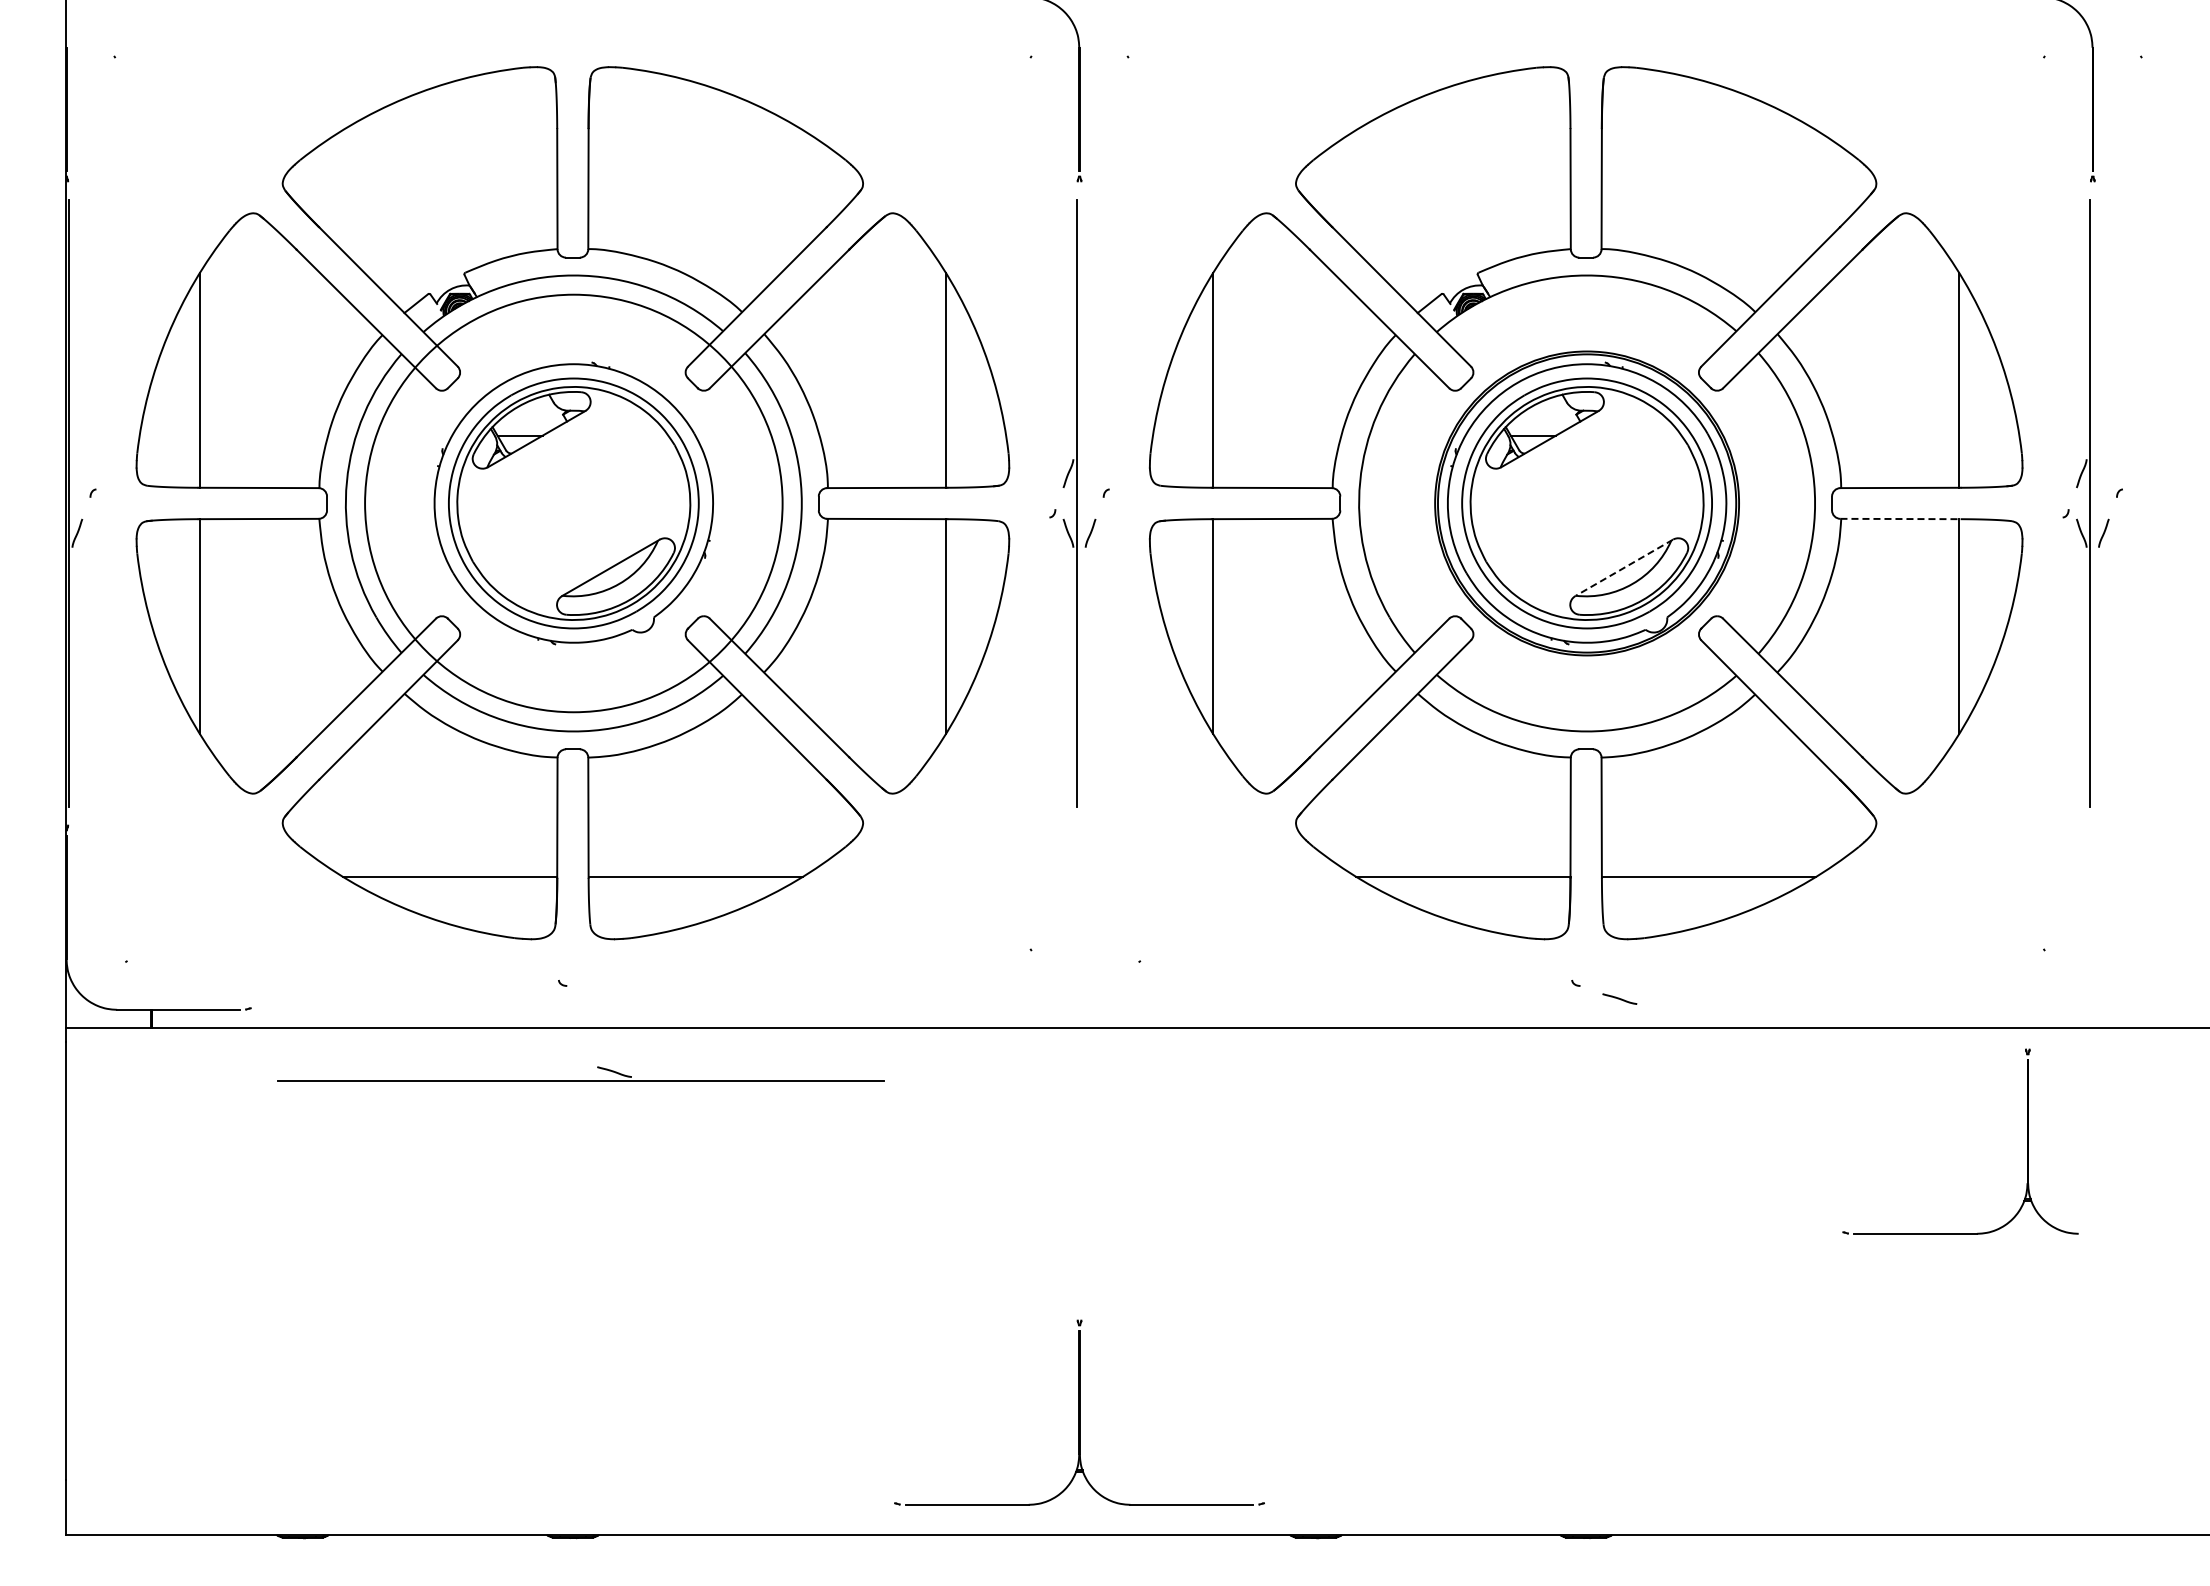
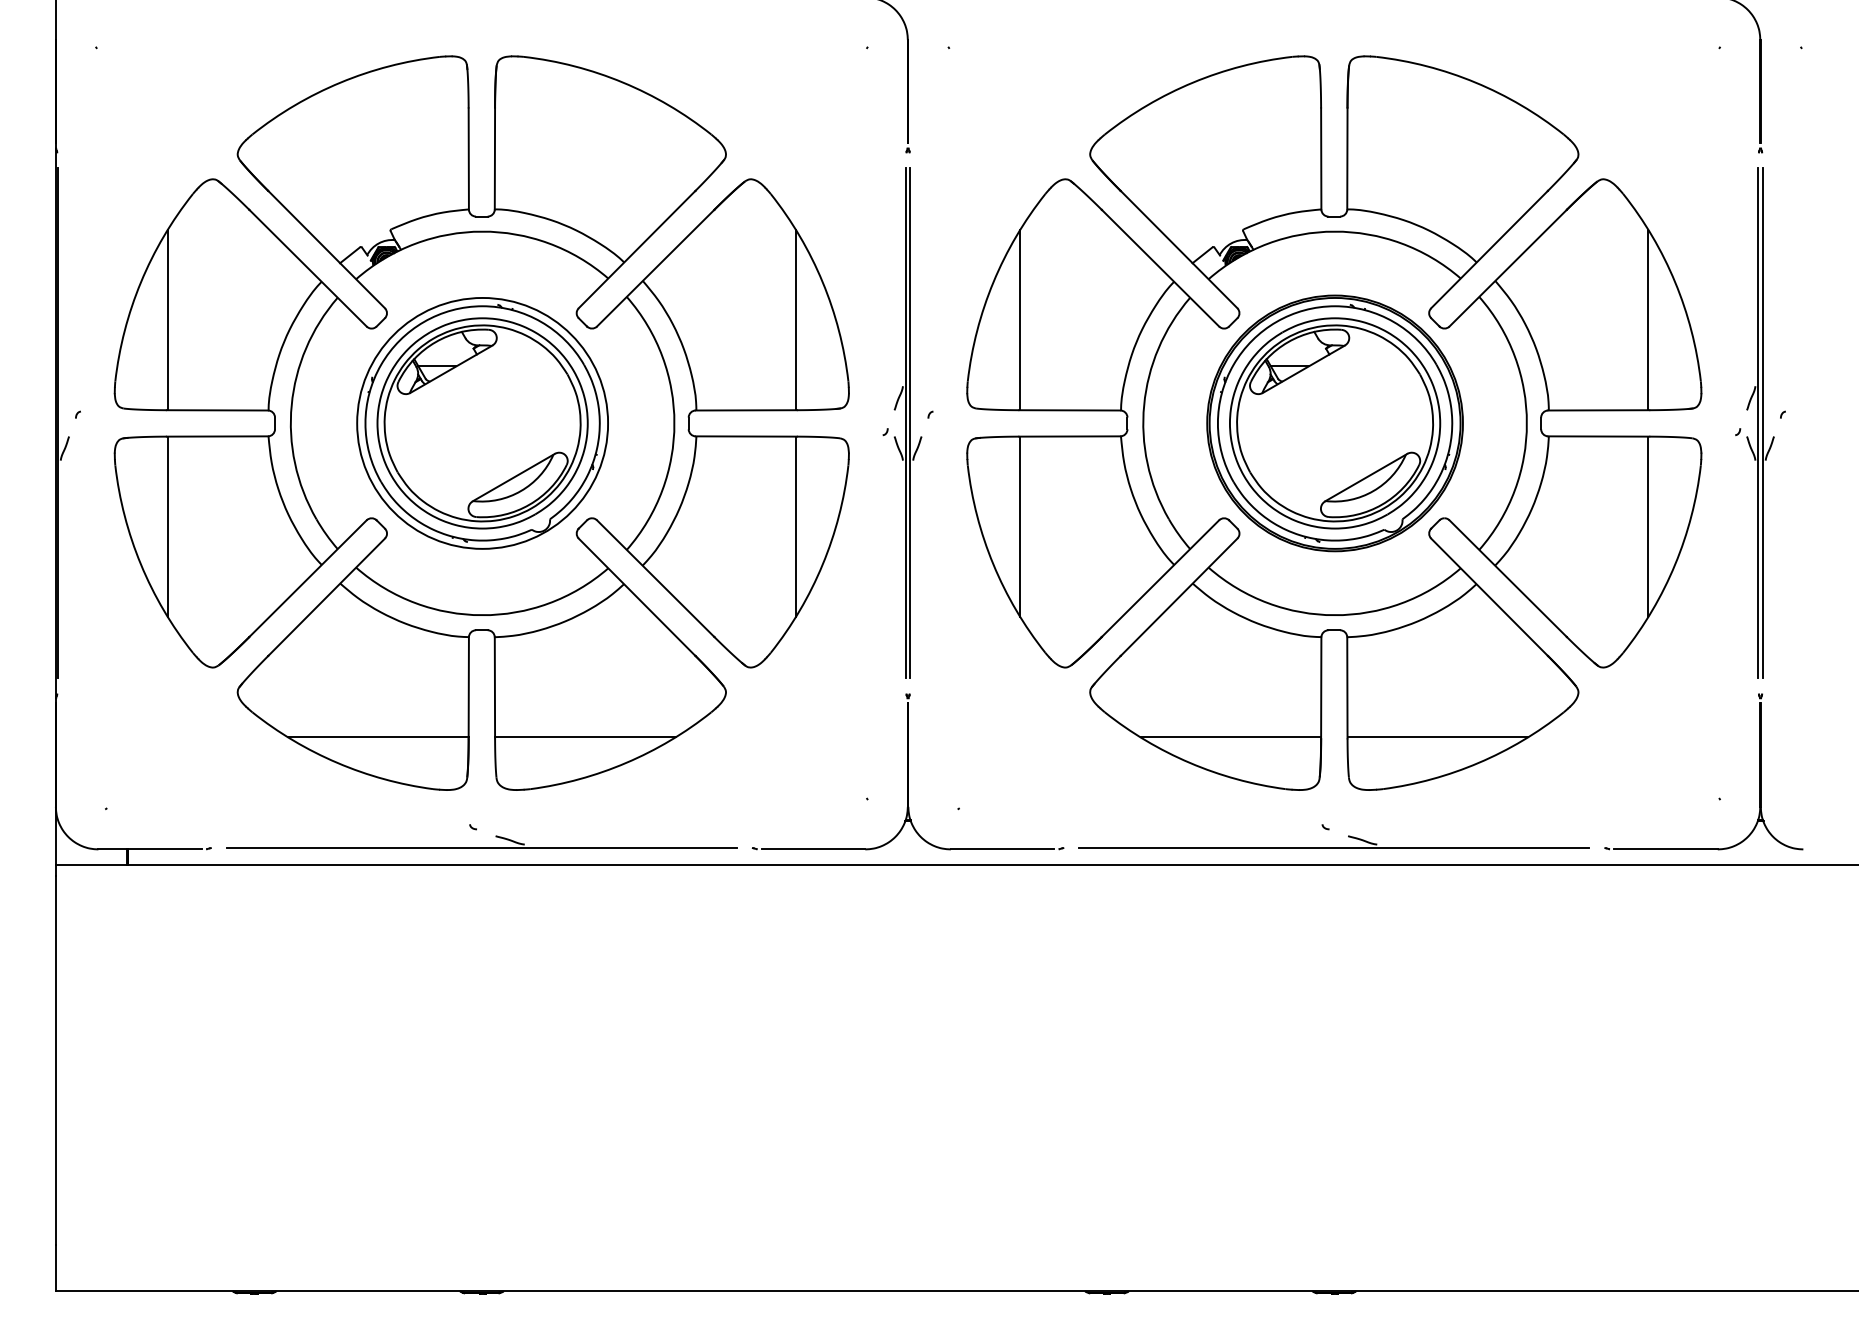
circle: (573, 503) -> (482, 423), size x0.71
line: (1082, 503) -> (910, 423), added
line: (2095, 503) -> (1762, 423), added
line: (1901, 519) -> (1599, 436), dashed -> solid
line: (1623, 568) -> (1365, 478), dashed -> solid
line: (1586, 1007) -> (1334, 847), added
part: (580, 1080) -> (481, 847), moved
part: (2027, 1141) -> (1760, 771), moved
part: (1079, 1412) -> (908, 771), moved

